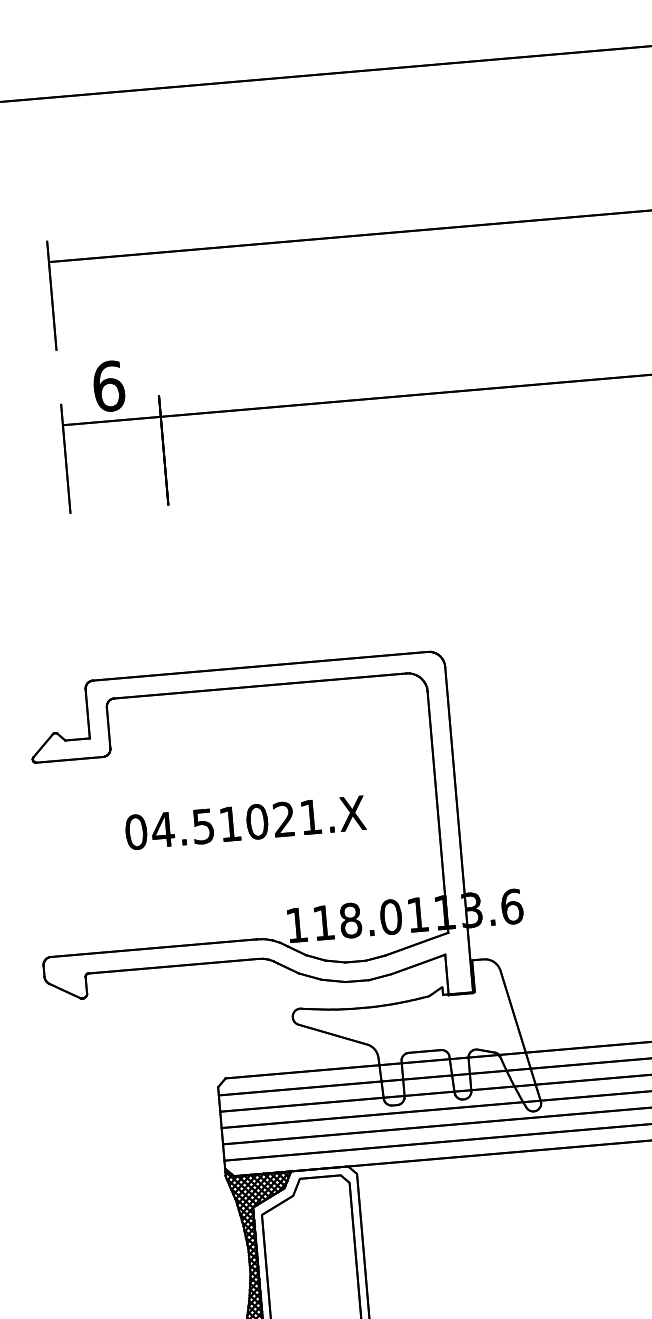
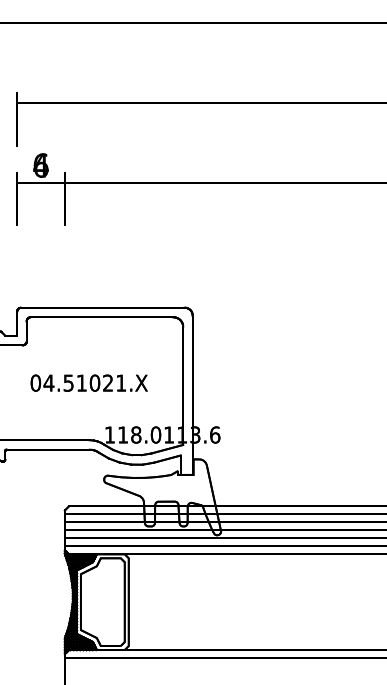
text: (107, 386) -> (40, 165), 6 -> 4

